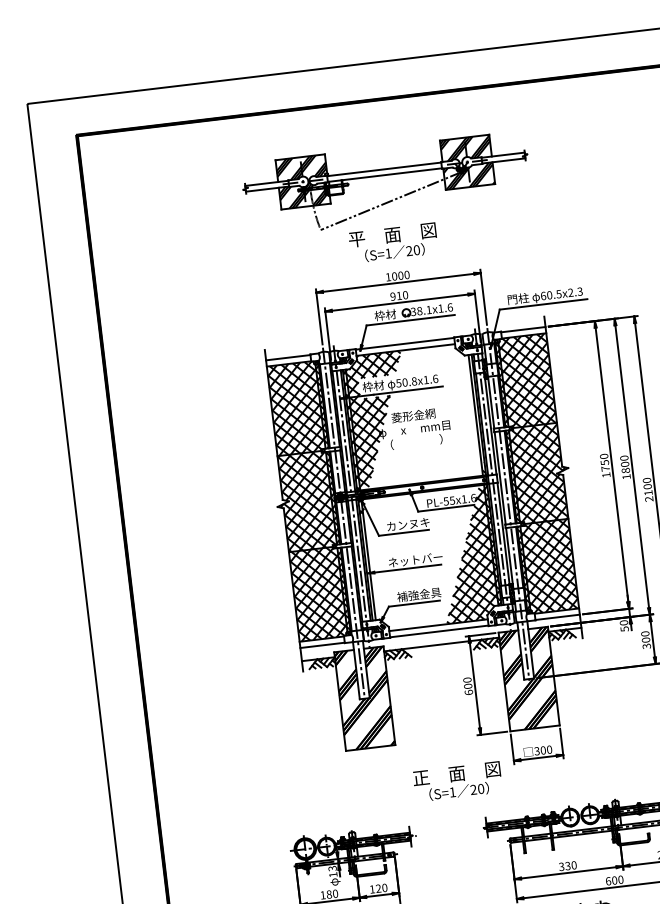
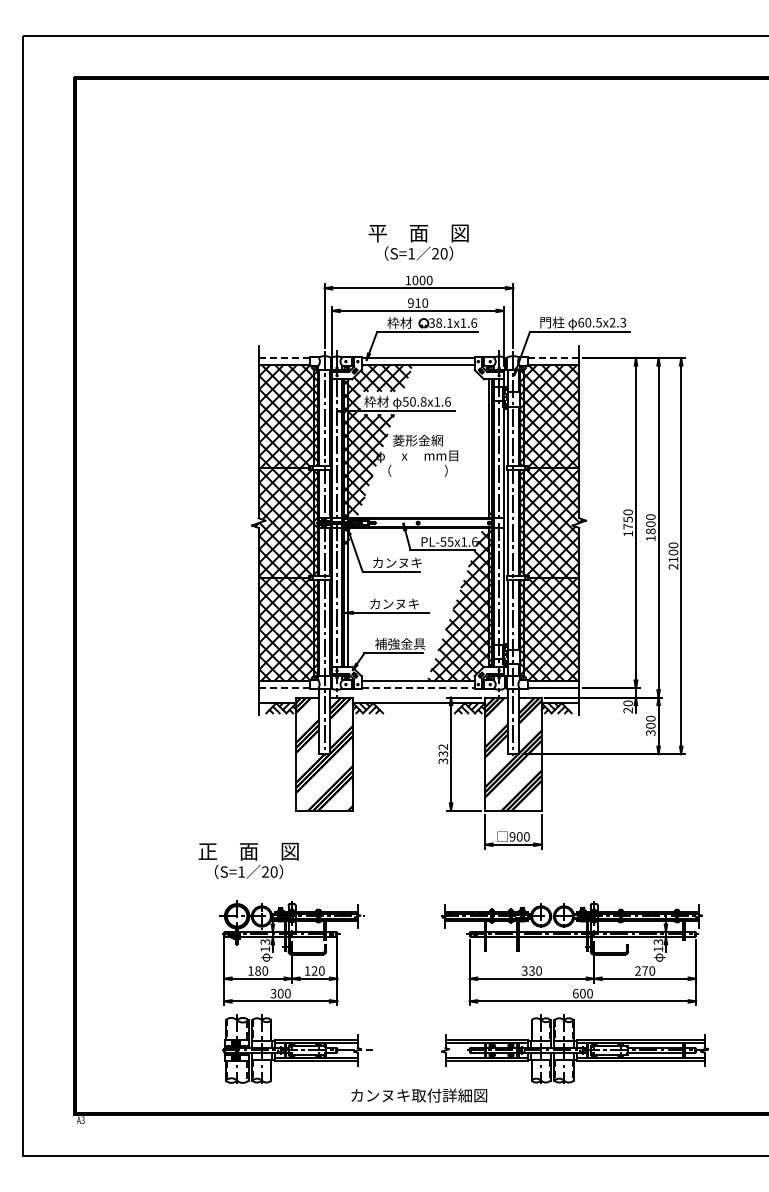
part: (385, 175) -> (418, 165), removed
line: (523, 329) -> (554, 358), solid -> dashed
line: (287, 358) -> (283, 358), solid -> dashed
text: (415, 559) -> (400, 603), ネットバー -> カンヌキ
text: (624, 629) -> (627, 710), 50 -> 20
line: (439, 631) -> (418, 688), solid -> dashed
line: (322, 645) -> (283, 688), solid -> dashed
text: (468, 686) -> (443, 754), 600 -> 332
text: (537, 750) -> (512, 836), 300 -> 900
text: (457, 781) -> (248, 860), moved

